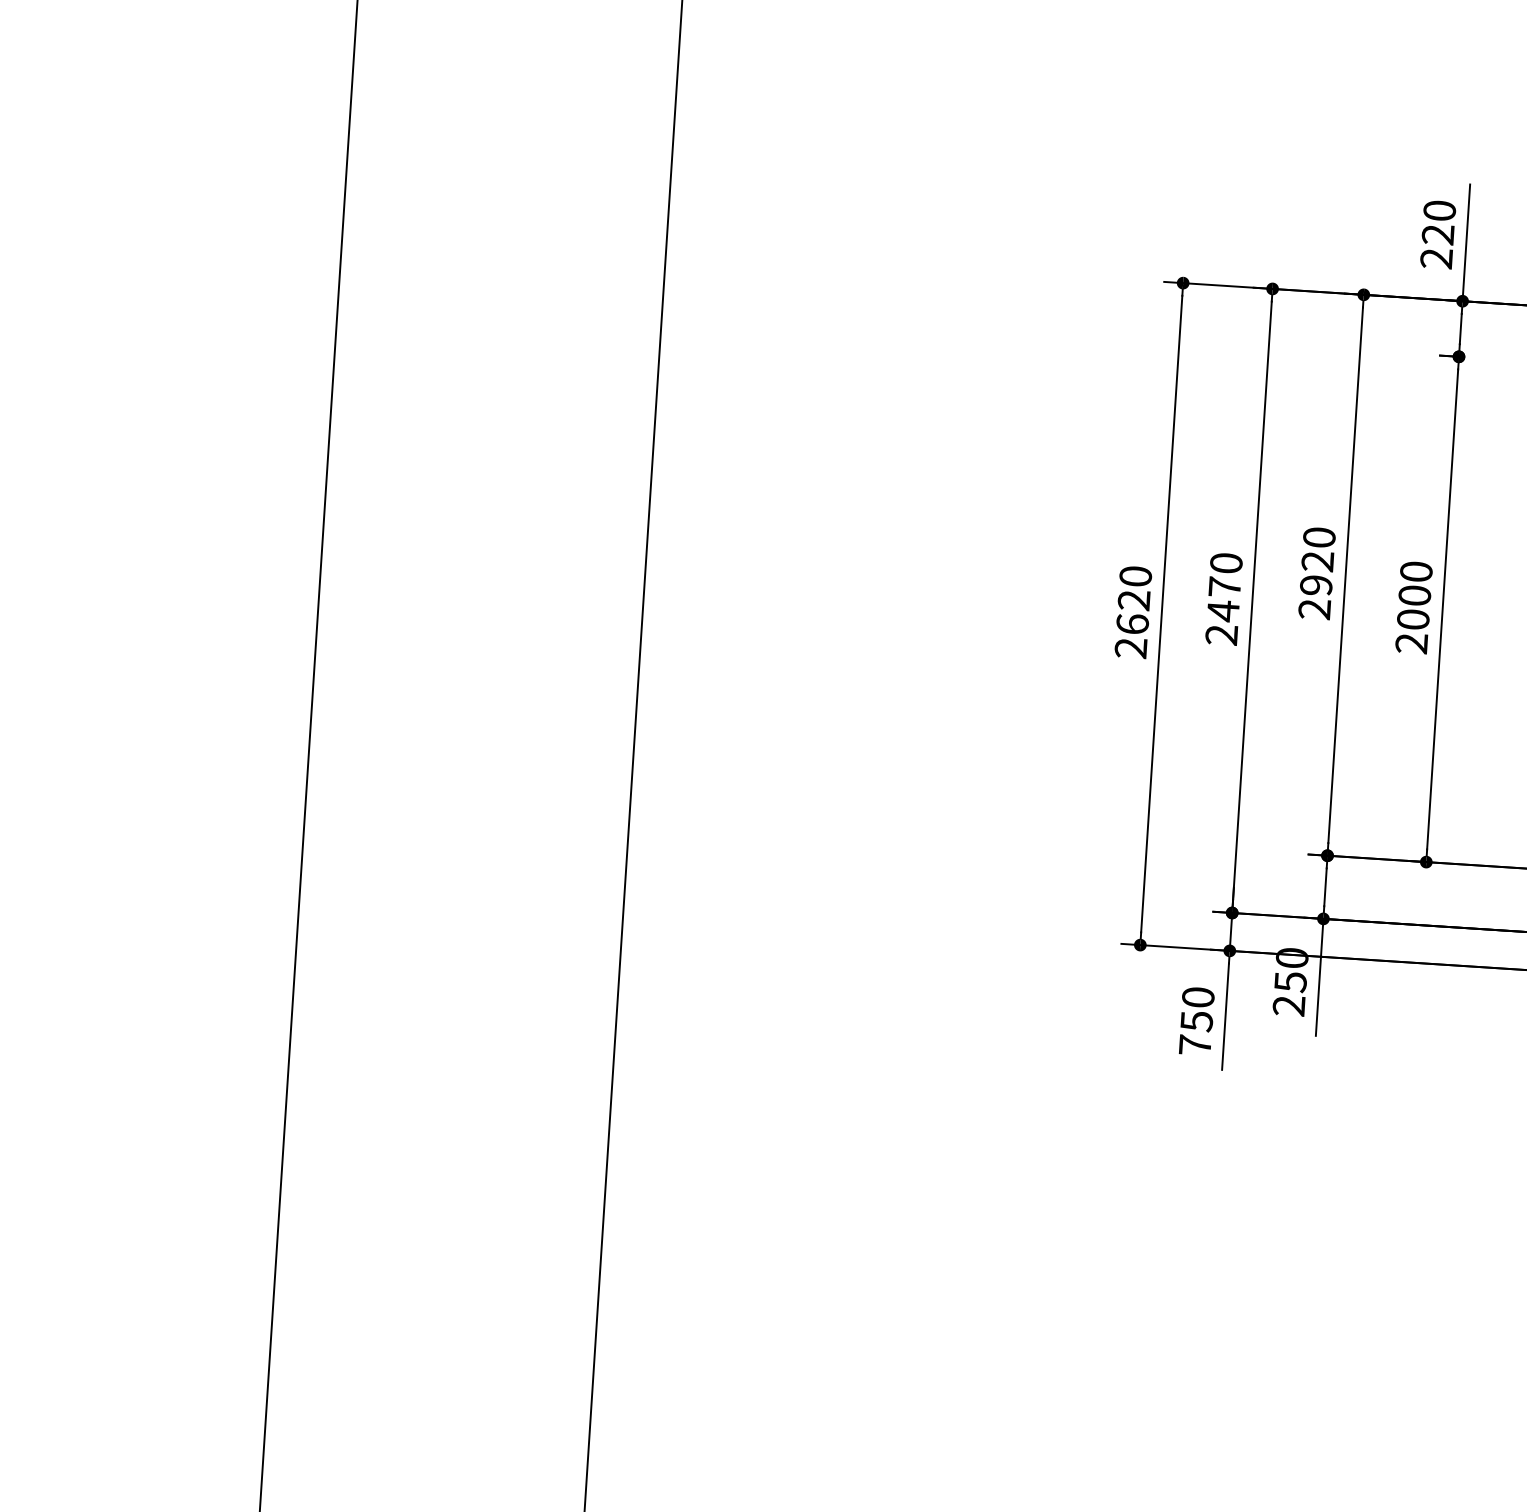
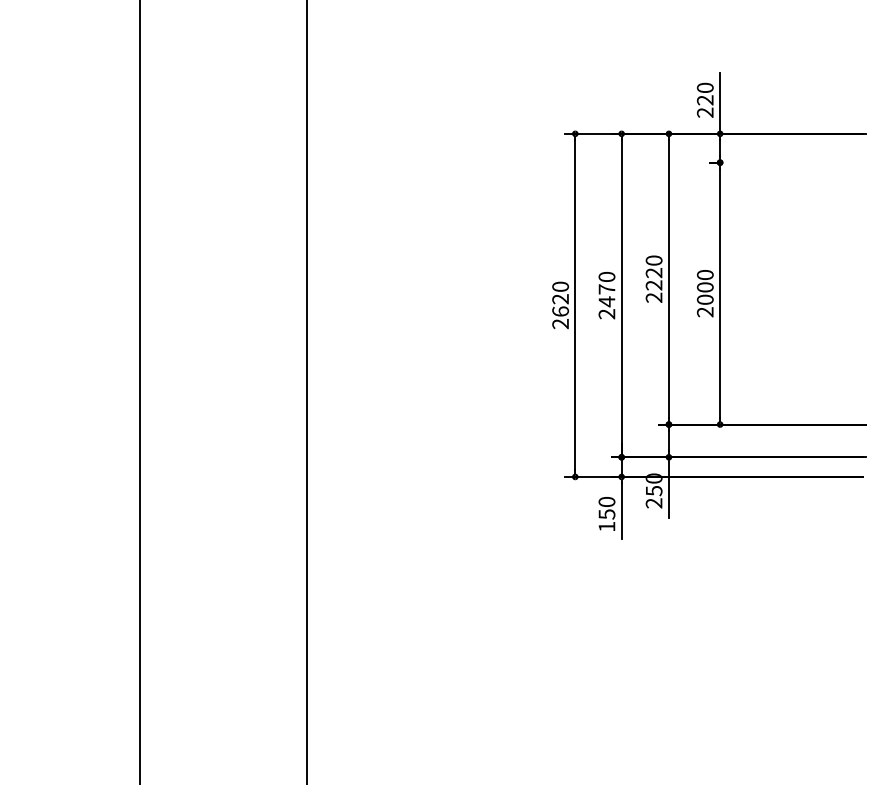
text: (1317, 585) -> (654, 285), 2920 -> 2220
text: (1194, 1044) -> (606, 526), 750 -> 150

